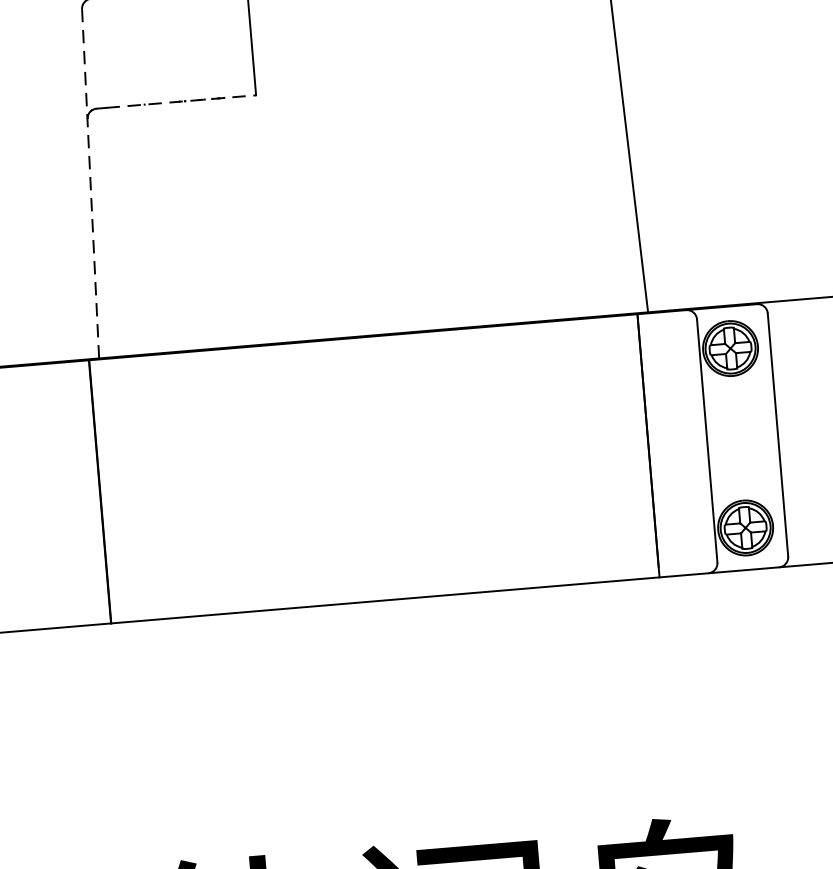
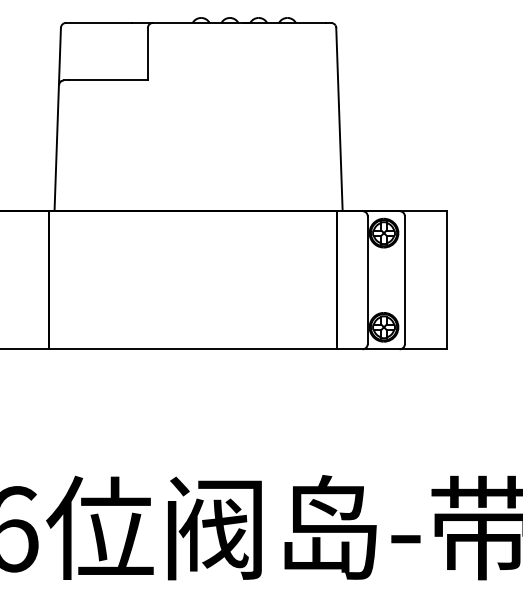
line: (183, 101) -> (109, 80), dashed -> solid
line: (90, 182) -> (57, 118), dashed -> solid

